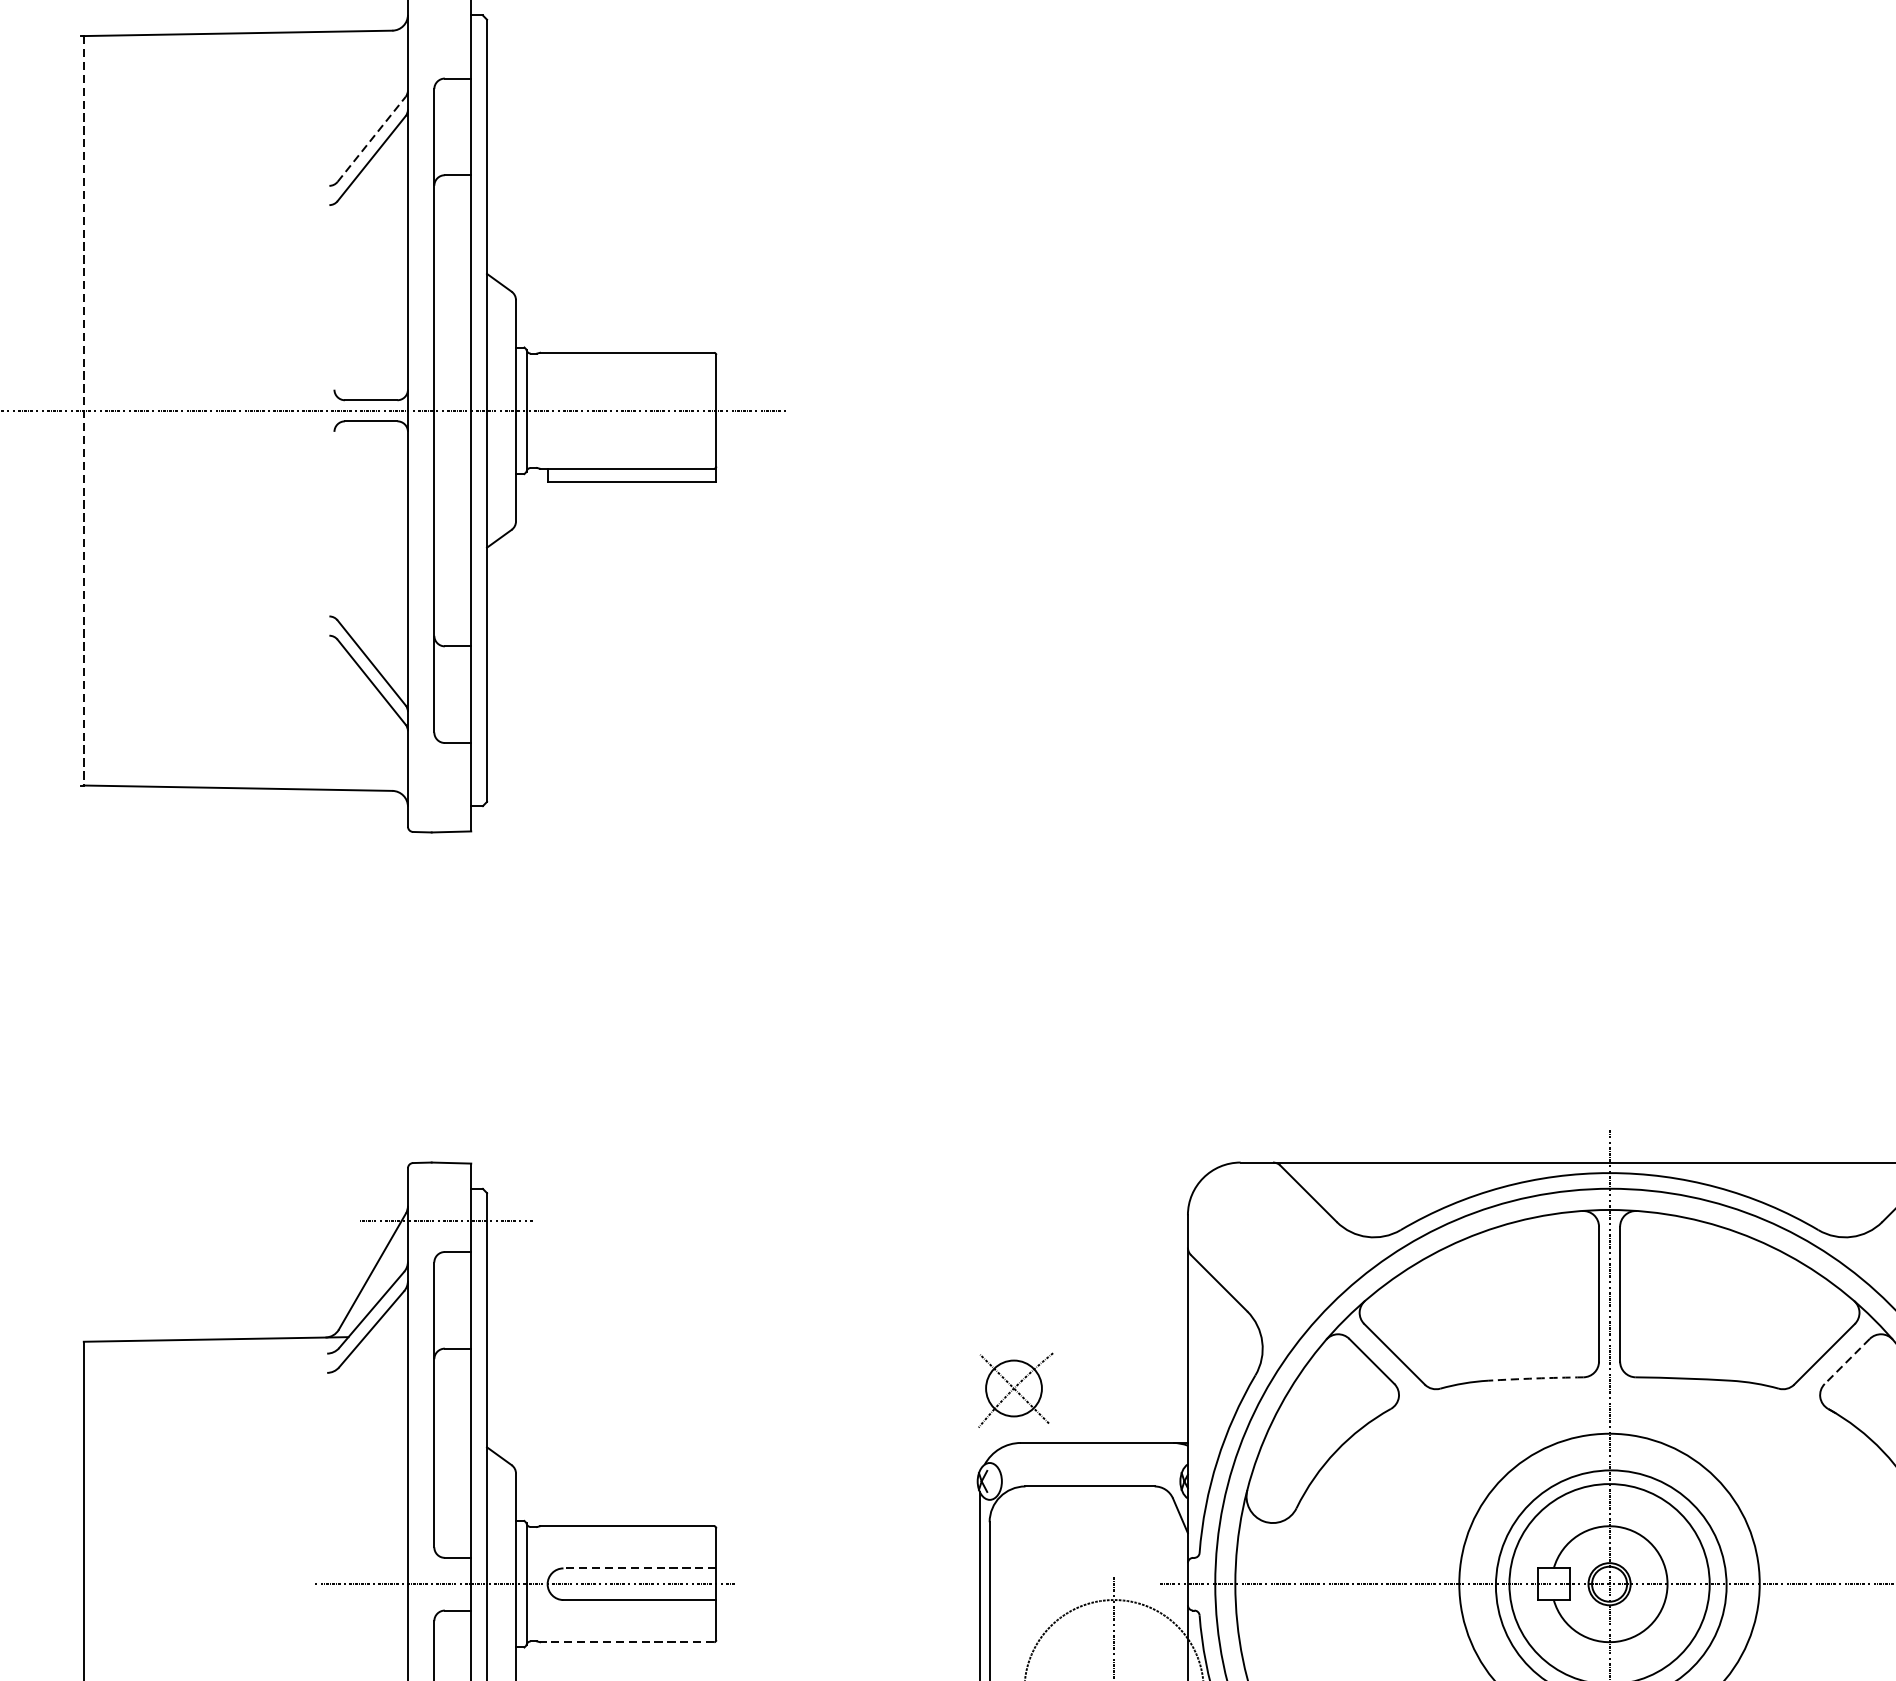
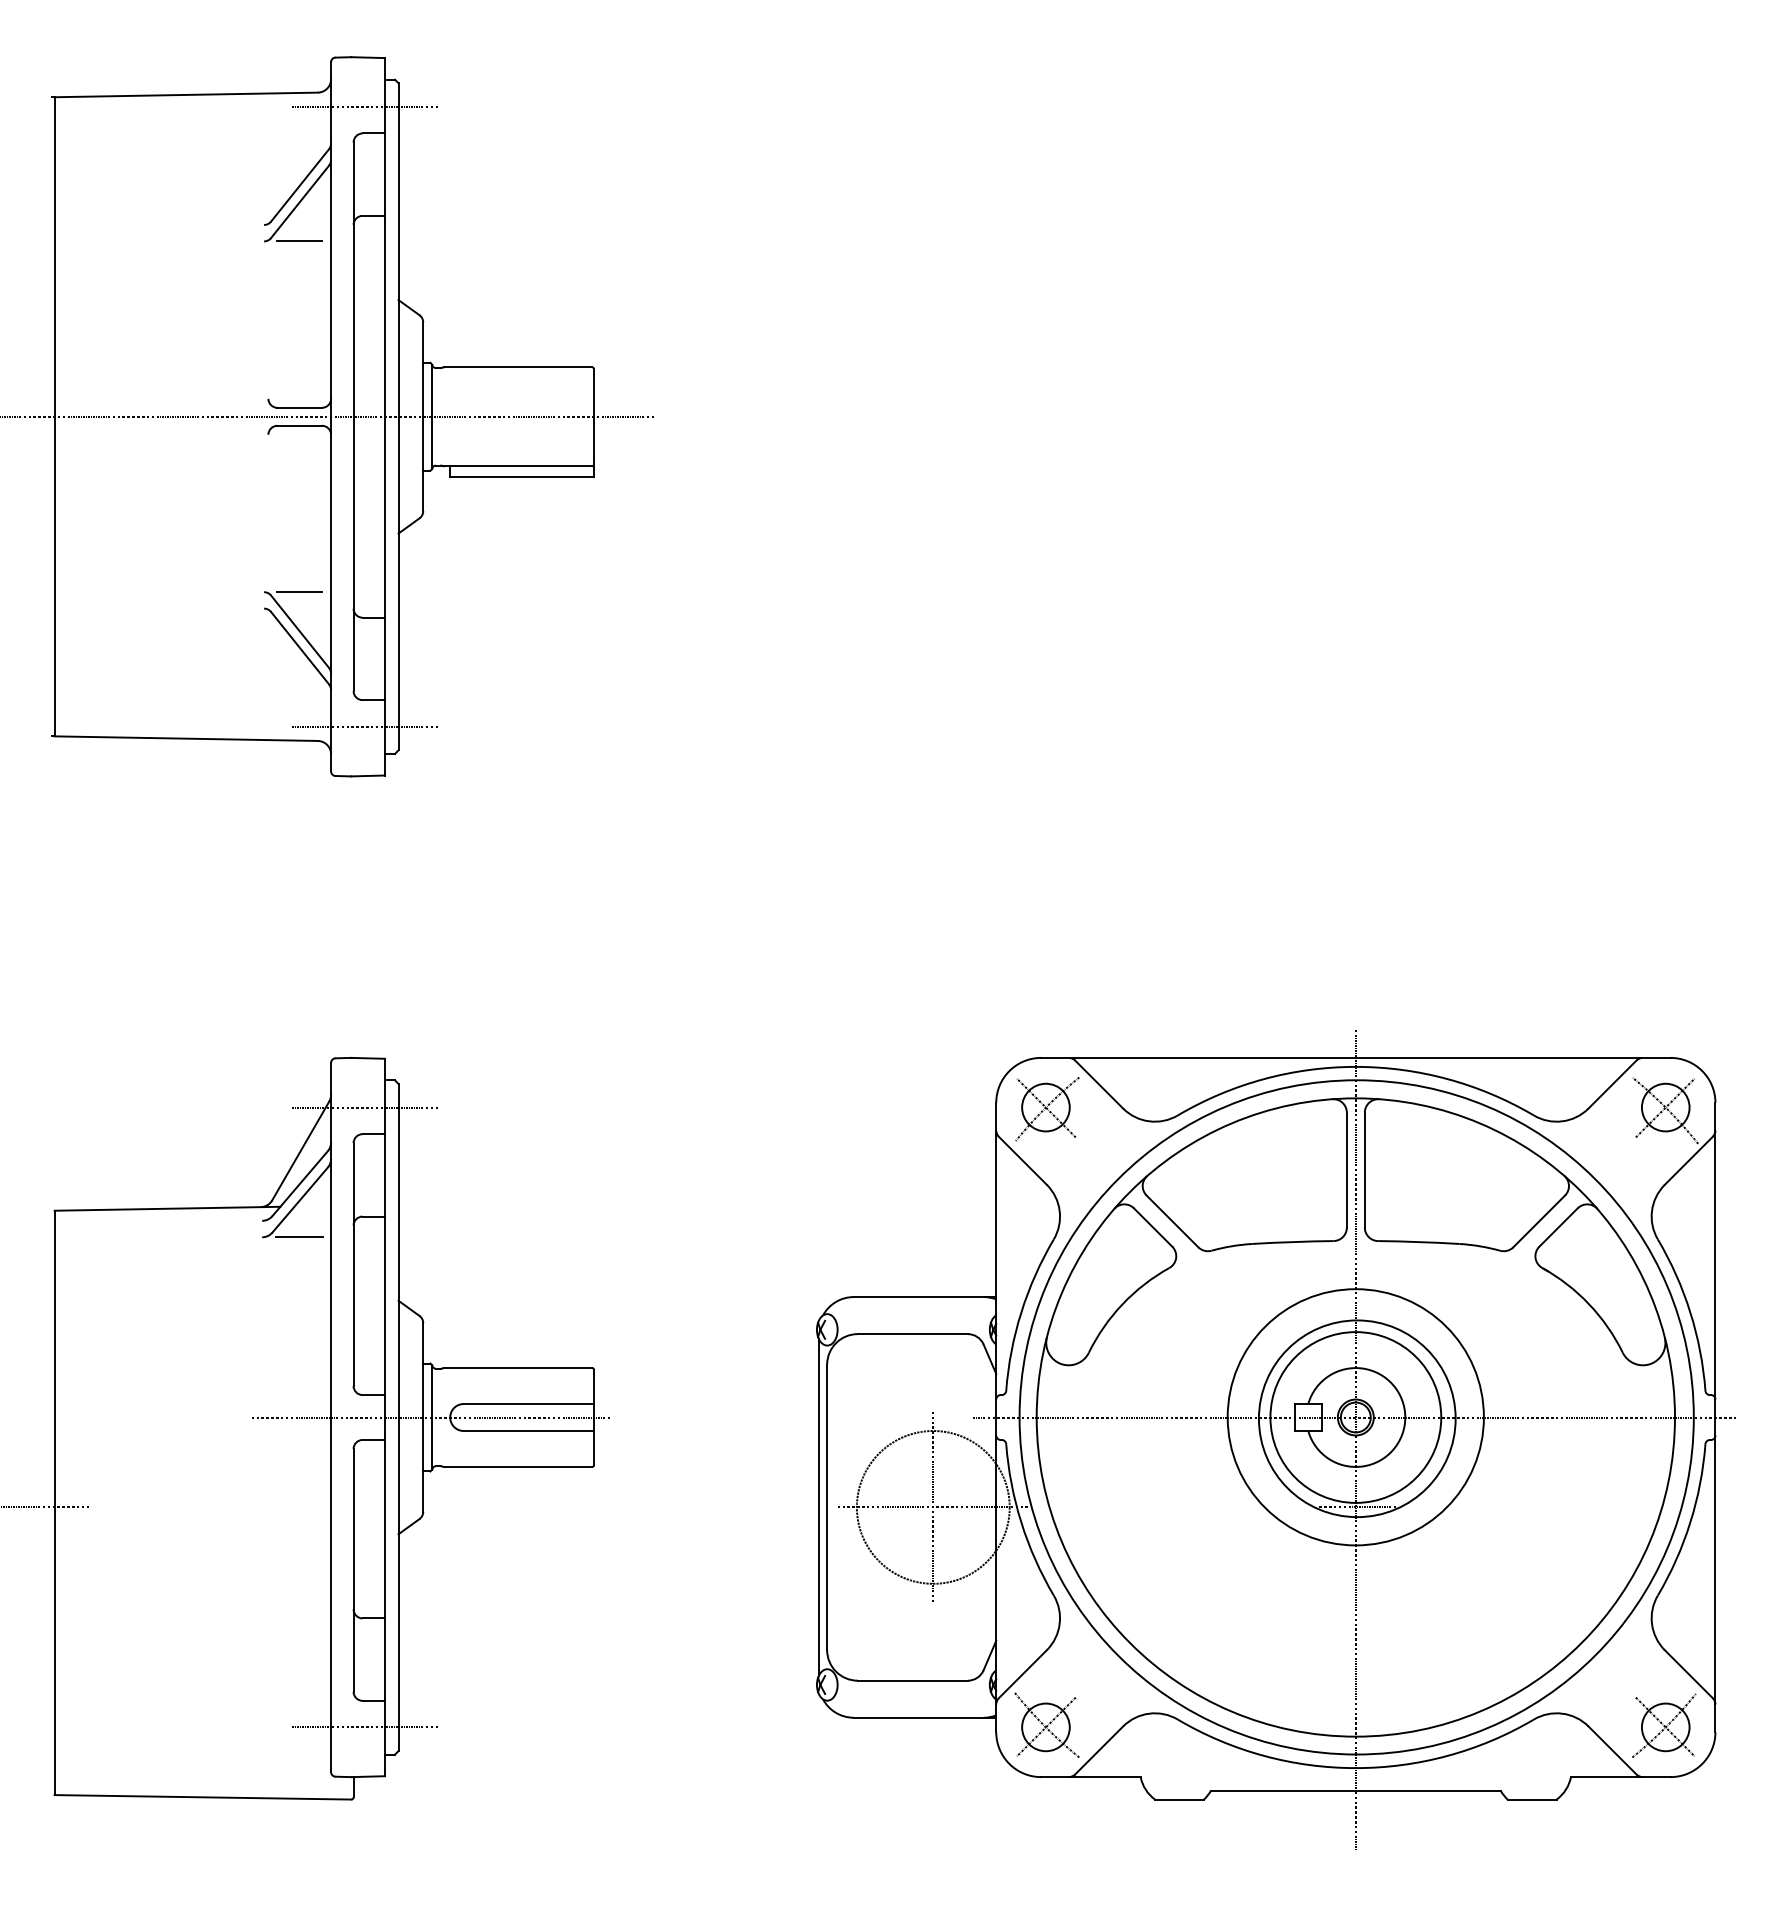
line: (445, 46) -> (363, 106), added
line: (372, 138) -> (300, 184), dashed -> solid
line: (370, 205) -> (299, 241), added
line: (83, 410) -> (54, 416), dashed -> solid
line: (370, 616) -> (299, 592), added
line: (445, 773) -> (363, 726), added
line: (1847, 1361) -> (1558, 1227), dashed -> solid
line: (370, 1373) -> (299, 1237), added
arc: (1535, 1379) -> (1292, 1242), dashed -> solid
part: (1015, 1390) -> (1047, 1109), moved
line: (639, 1568) -> (528, 1404), dashed -> solid
line: (626, 1641) -> (517, 1466), dashed -> solid

